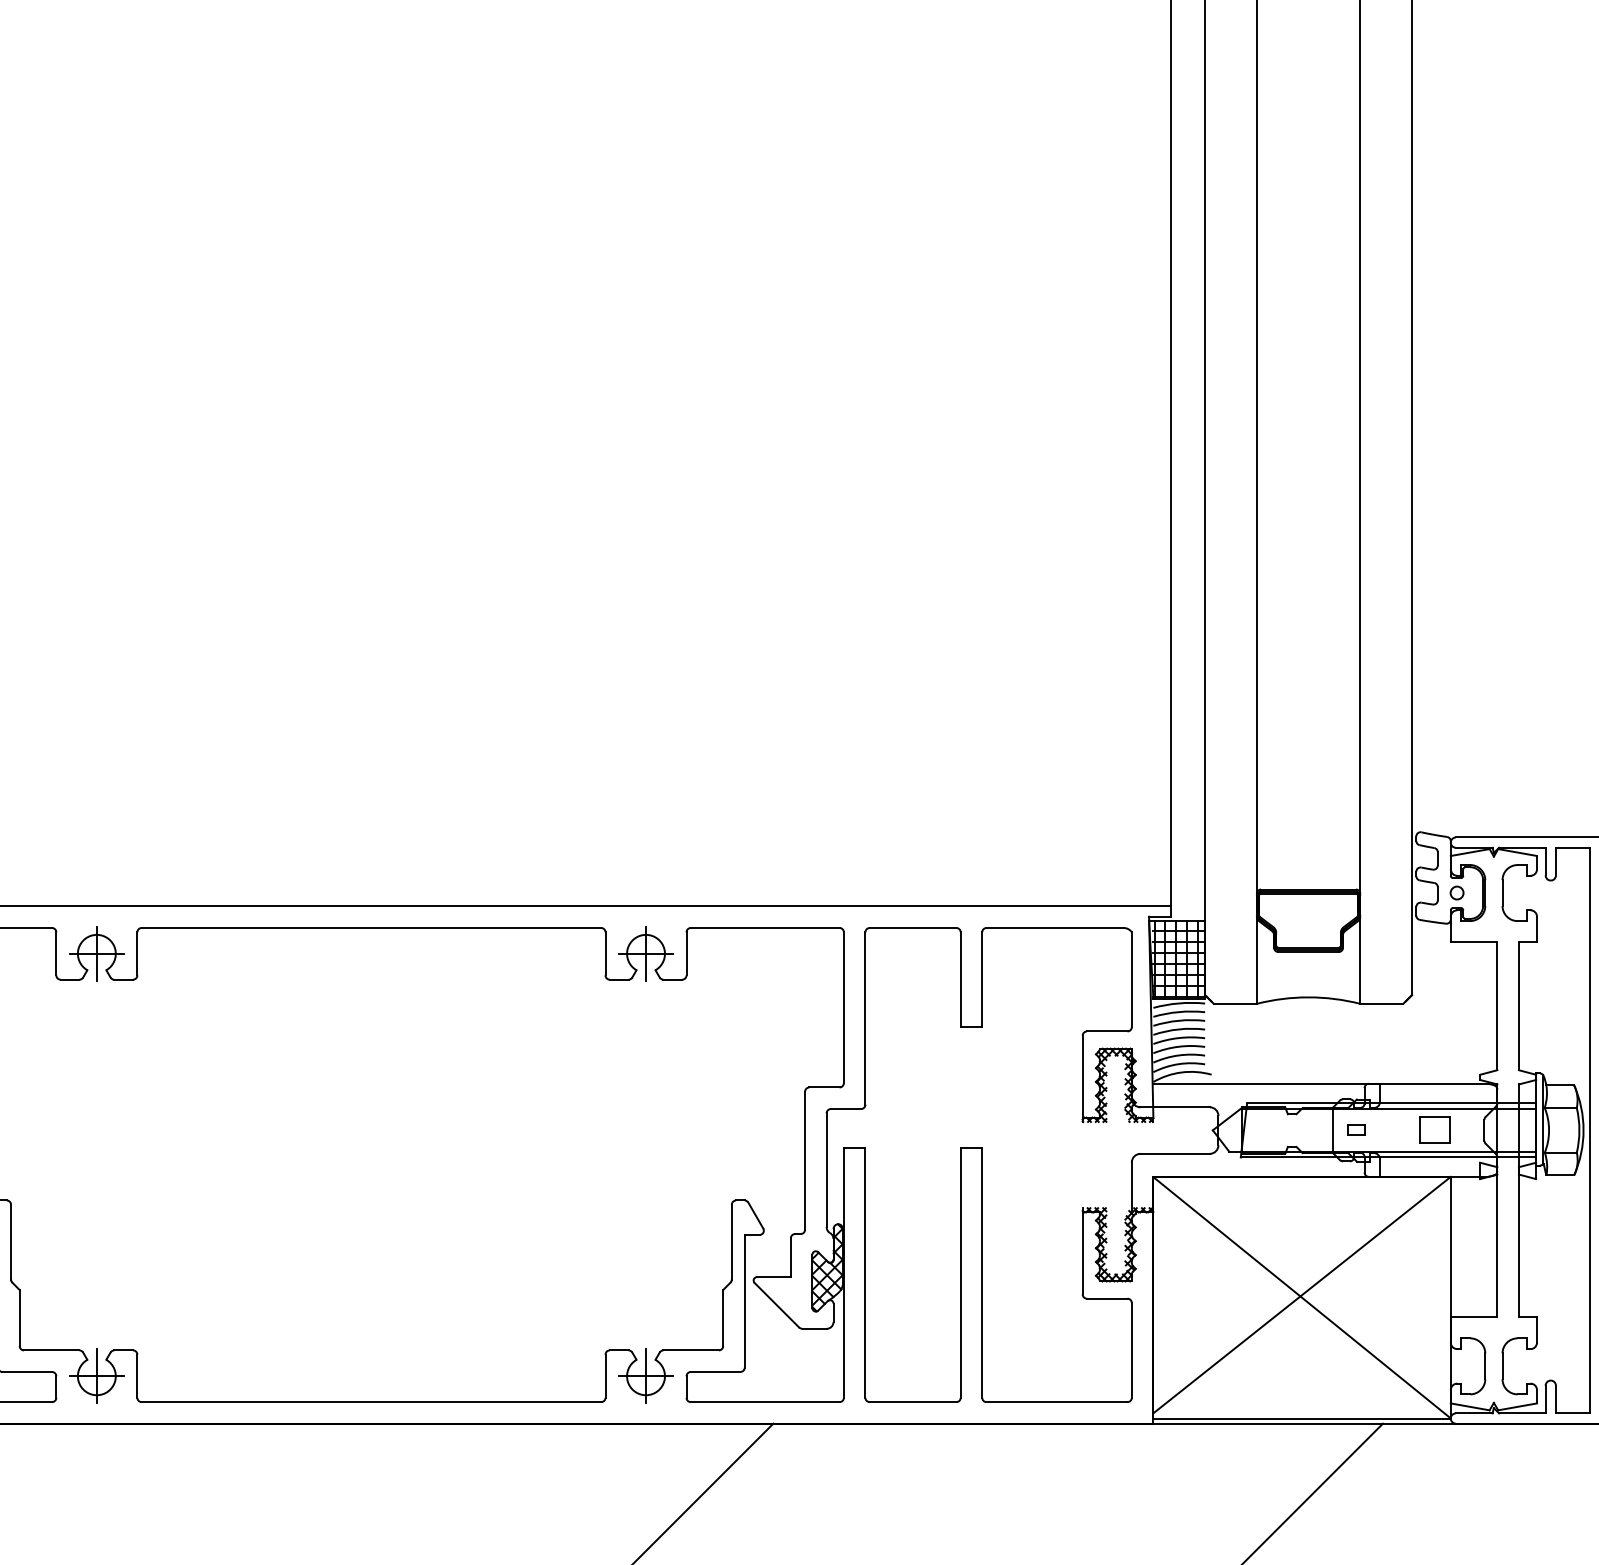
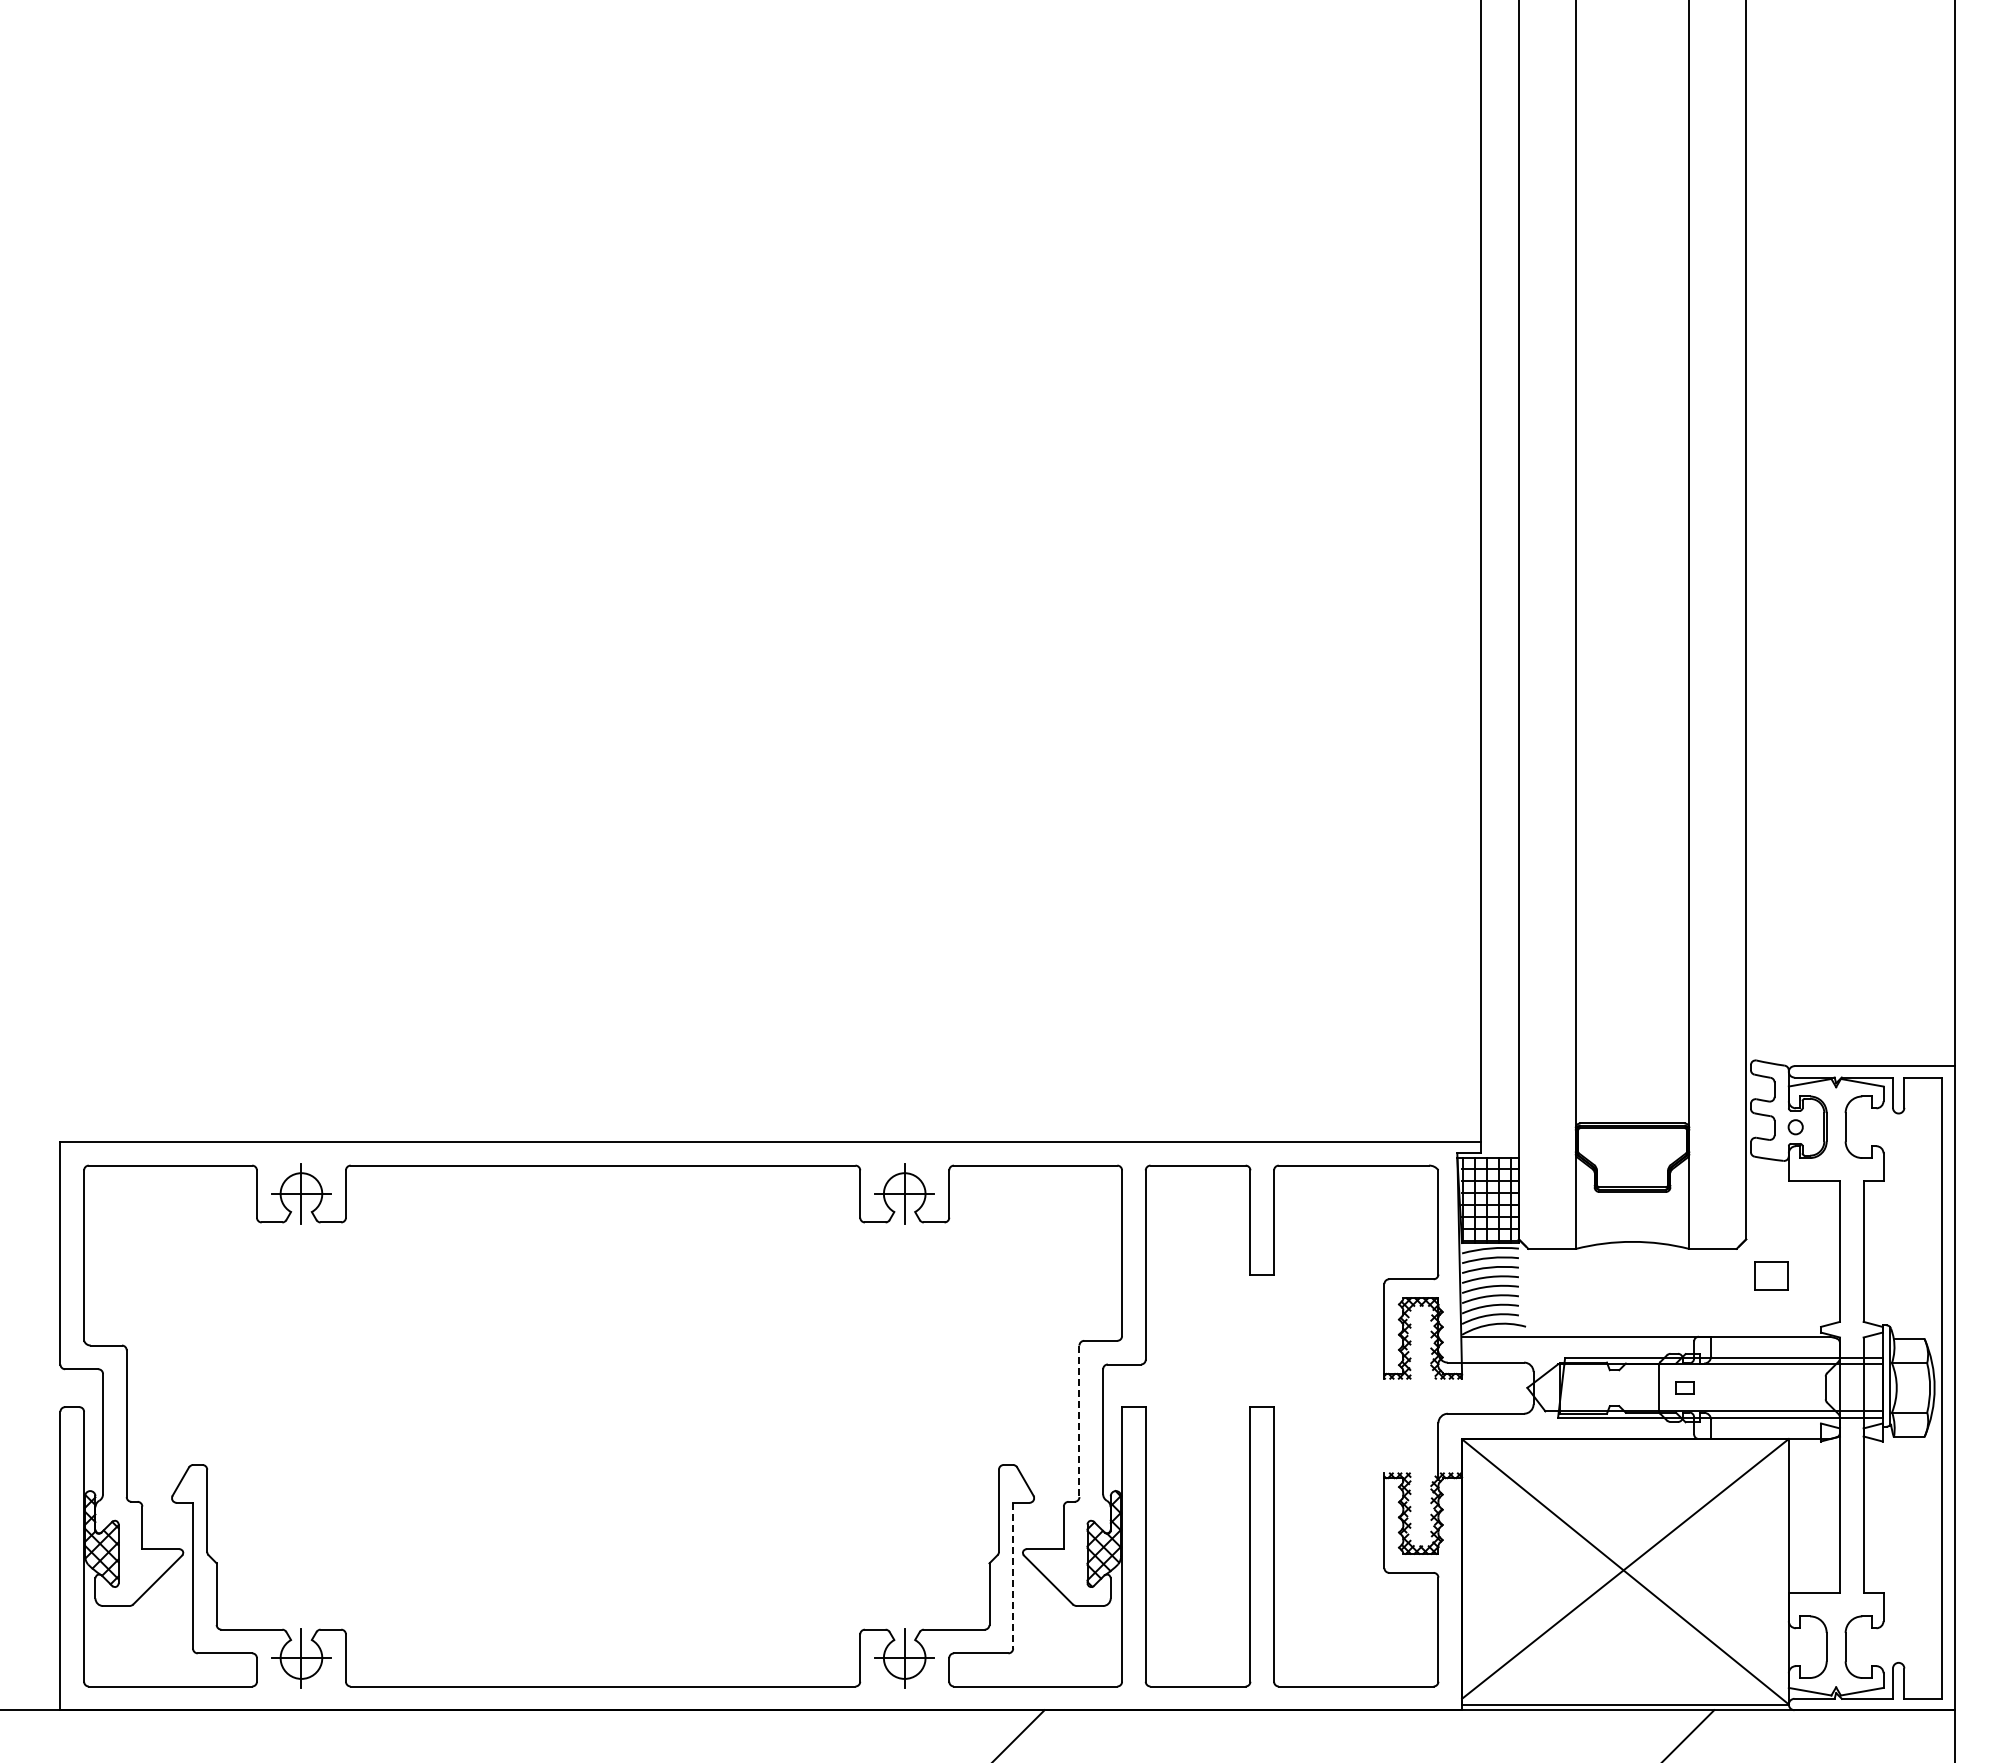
part: (1435, 1129) -> (1771, 1275), moved
line: (805, 1160) -> (1079, 1421), solid -> dashed
line: (745, 1301) -> (1013, 1575), solid -> dashed

